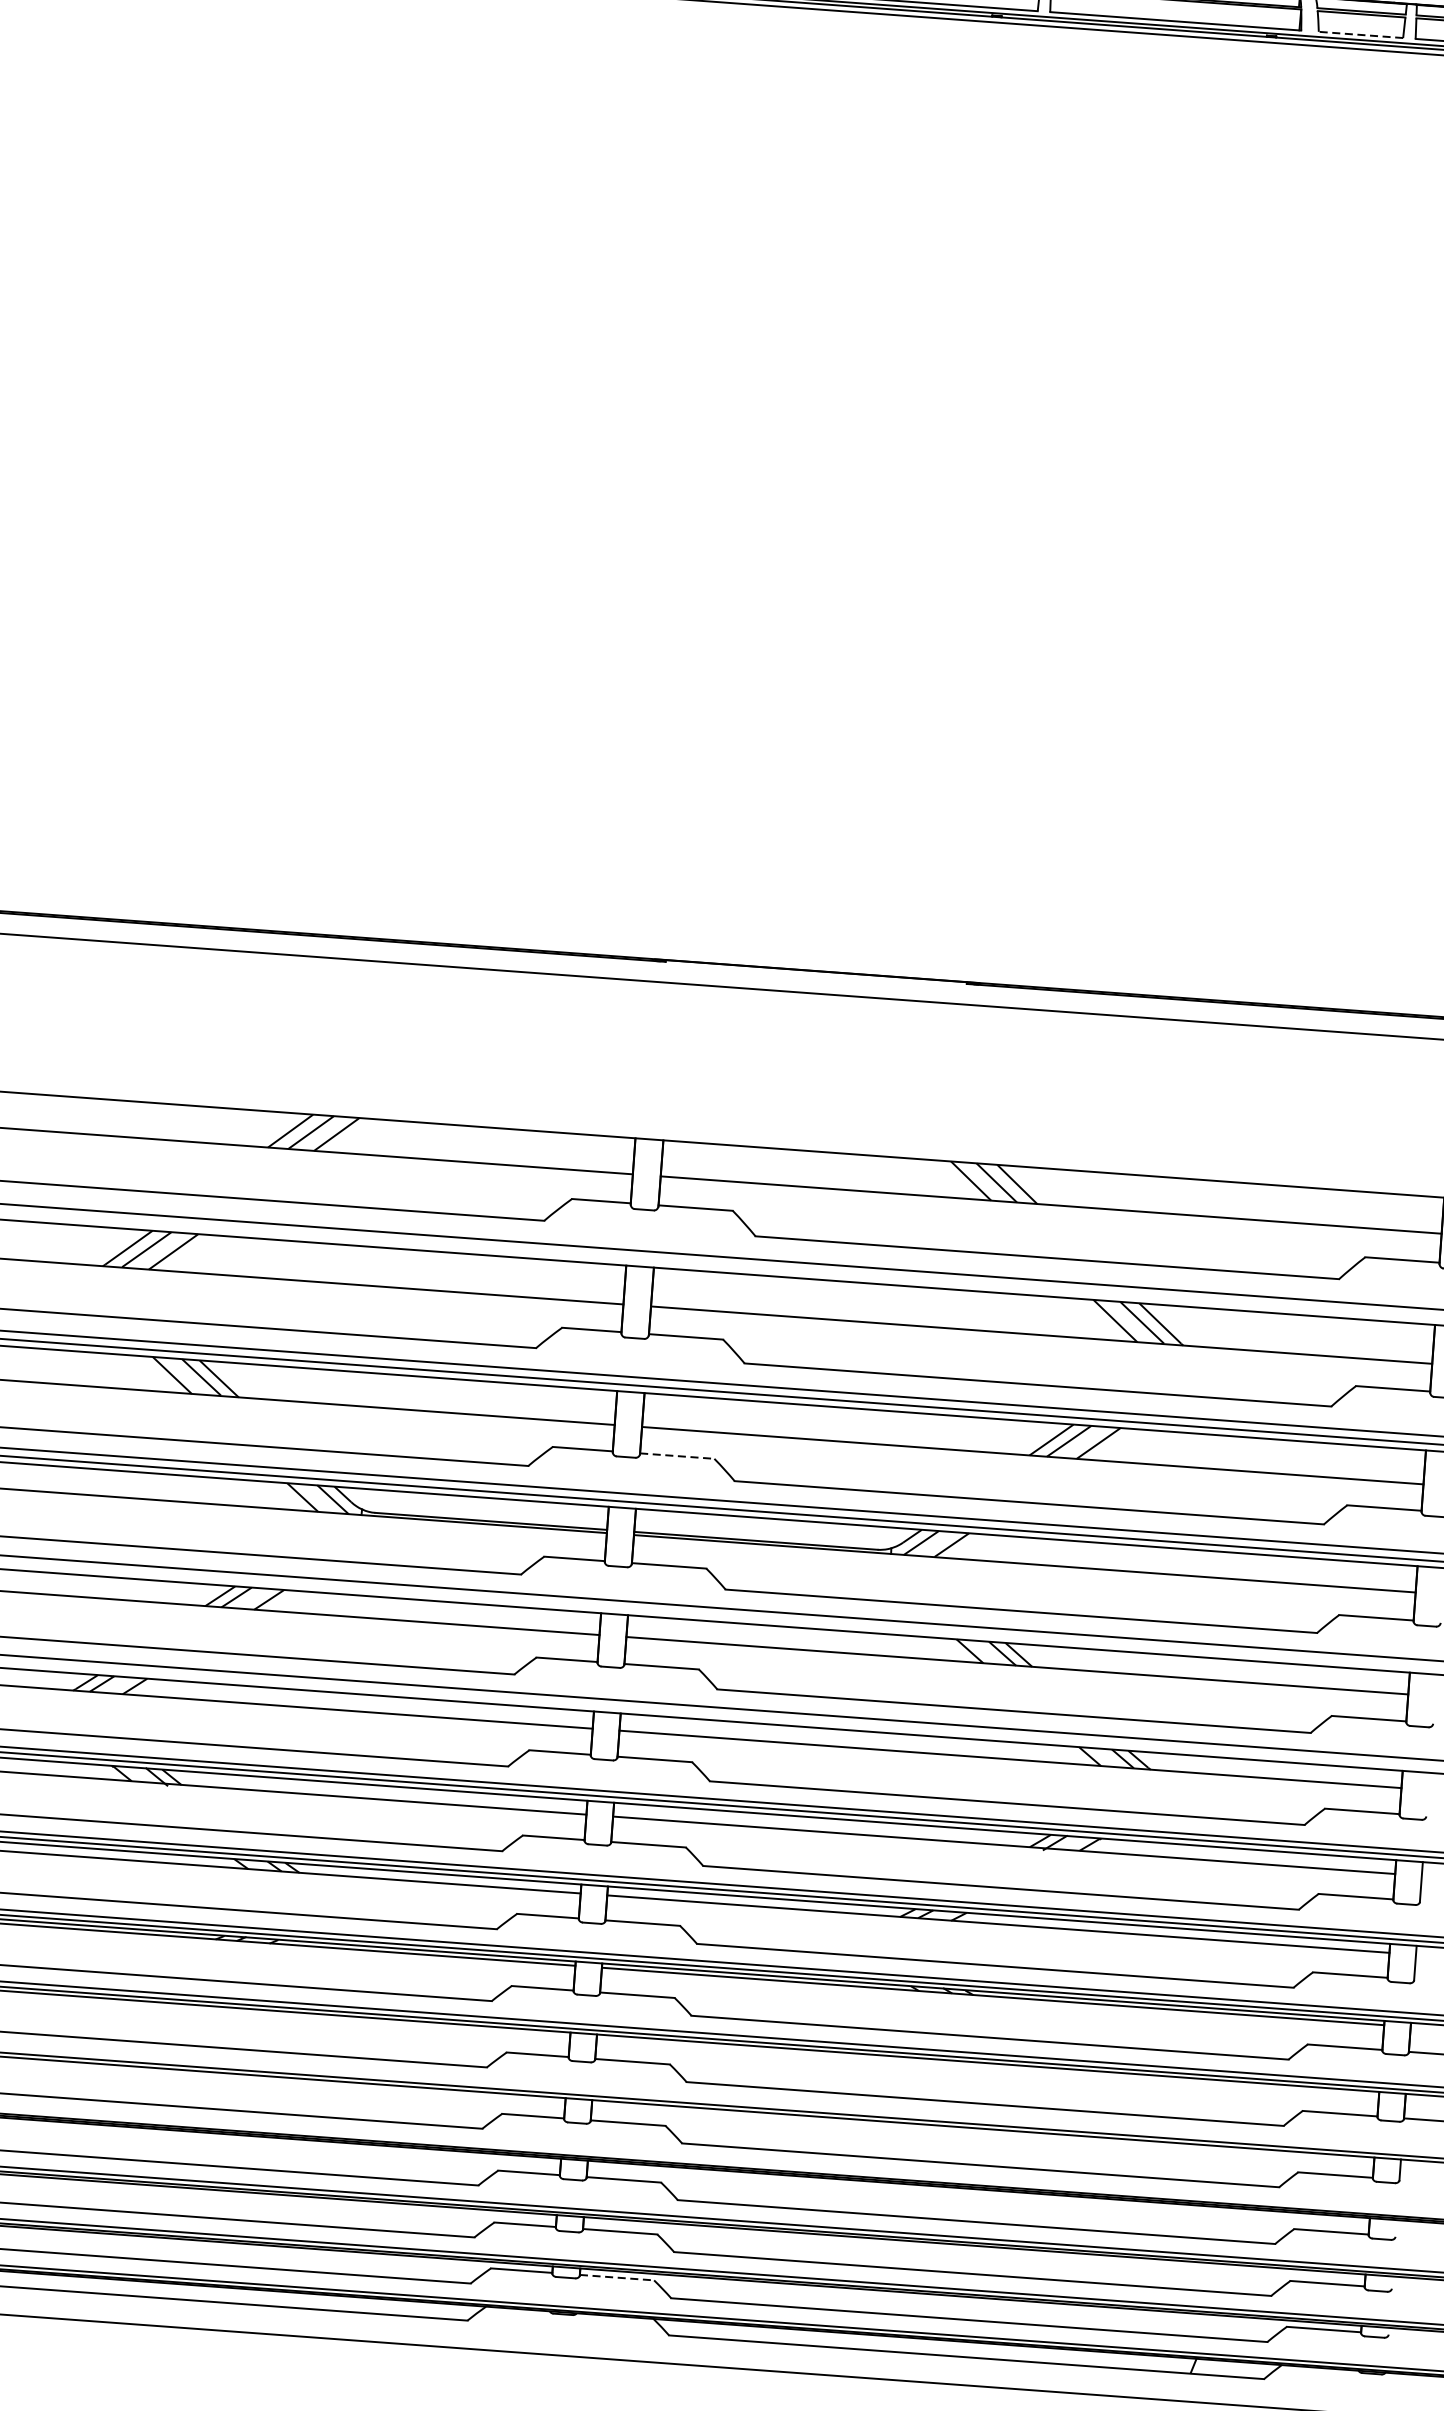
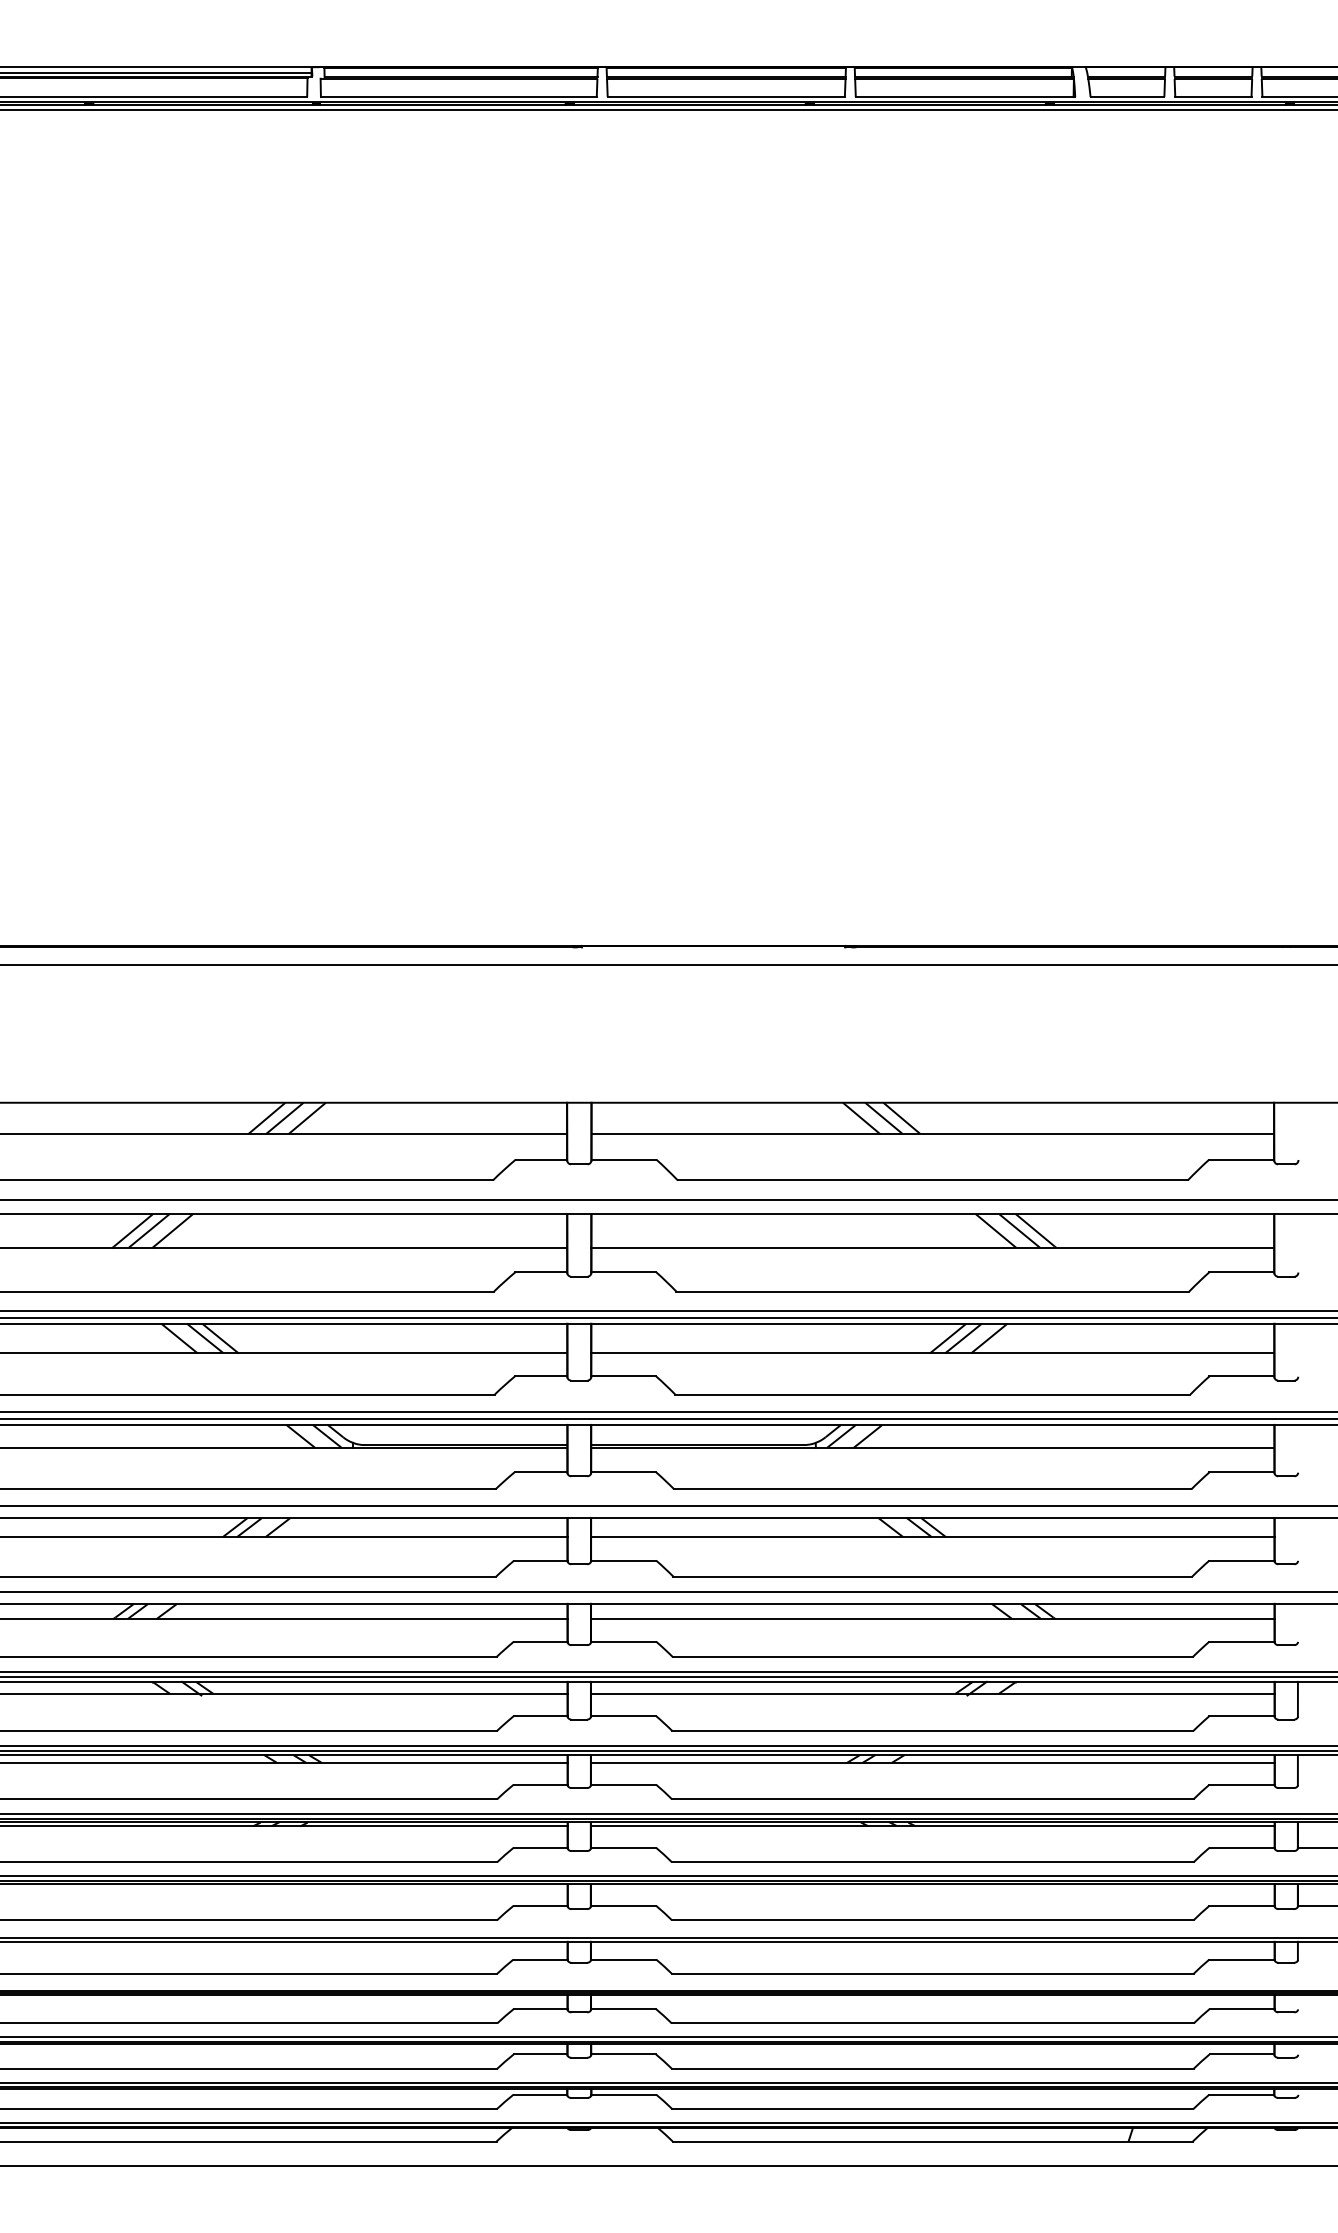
line: (1360, 35) -> (1127, 97), dashed -> solid
line: (678, 1456) -> (624, 1376), dashed -> solid
line: (617, 2277) -> (624, 2094), dashed -> solid

